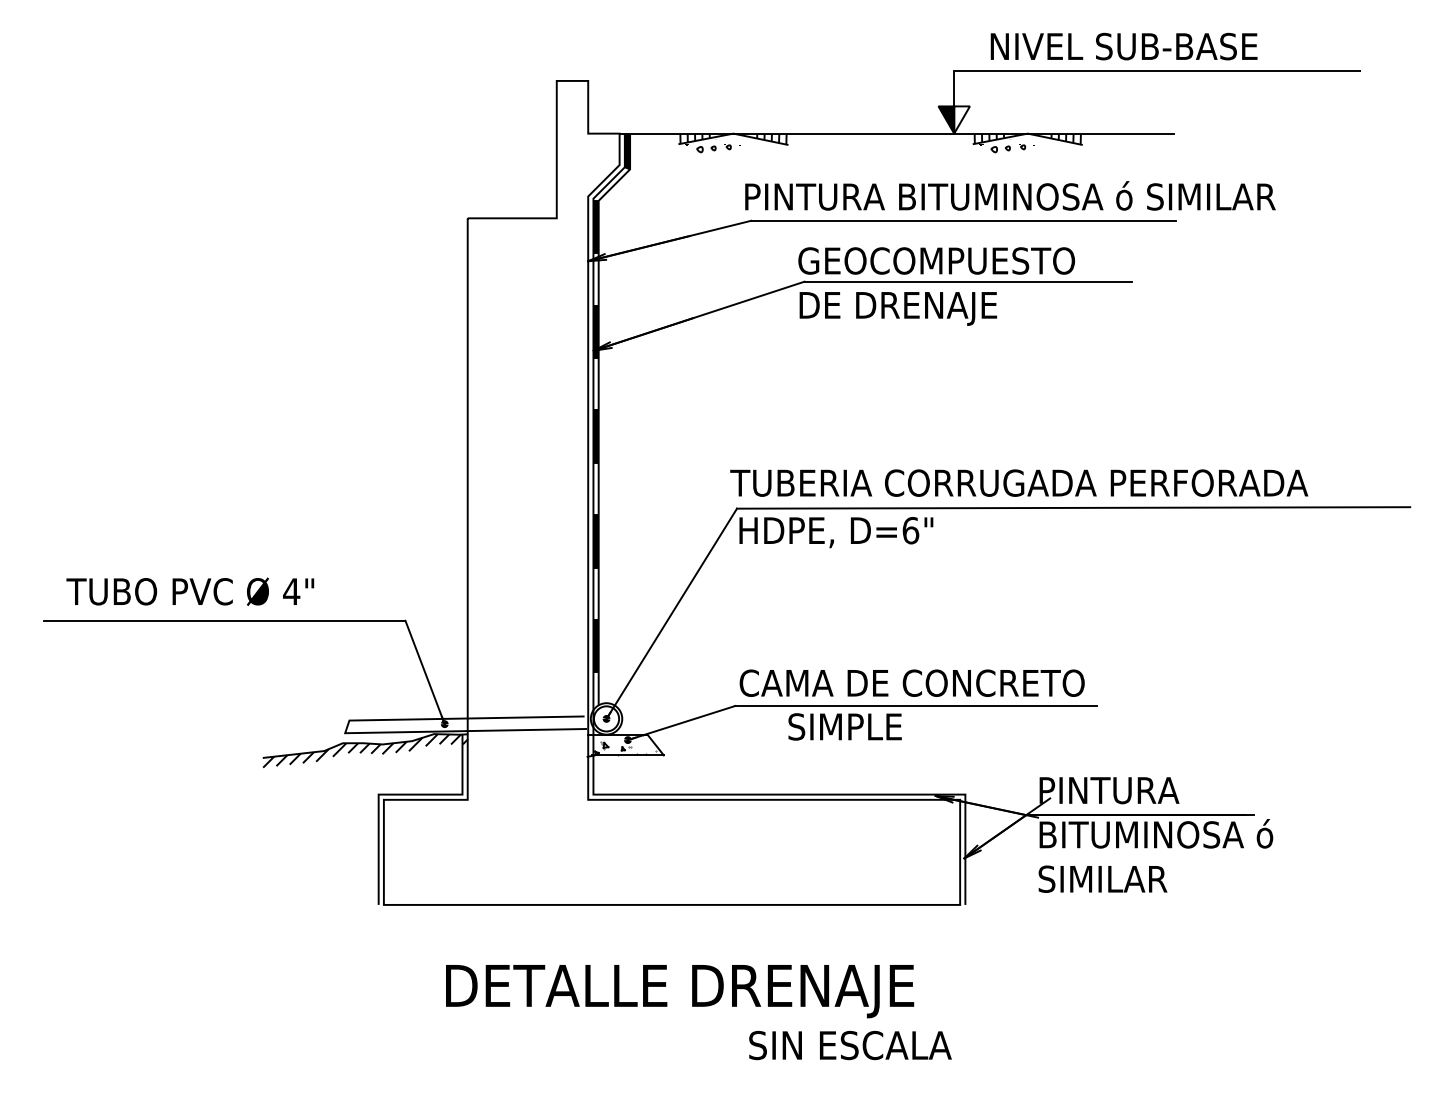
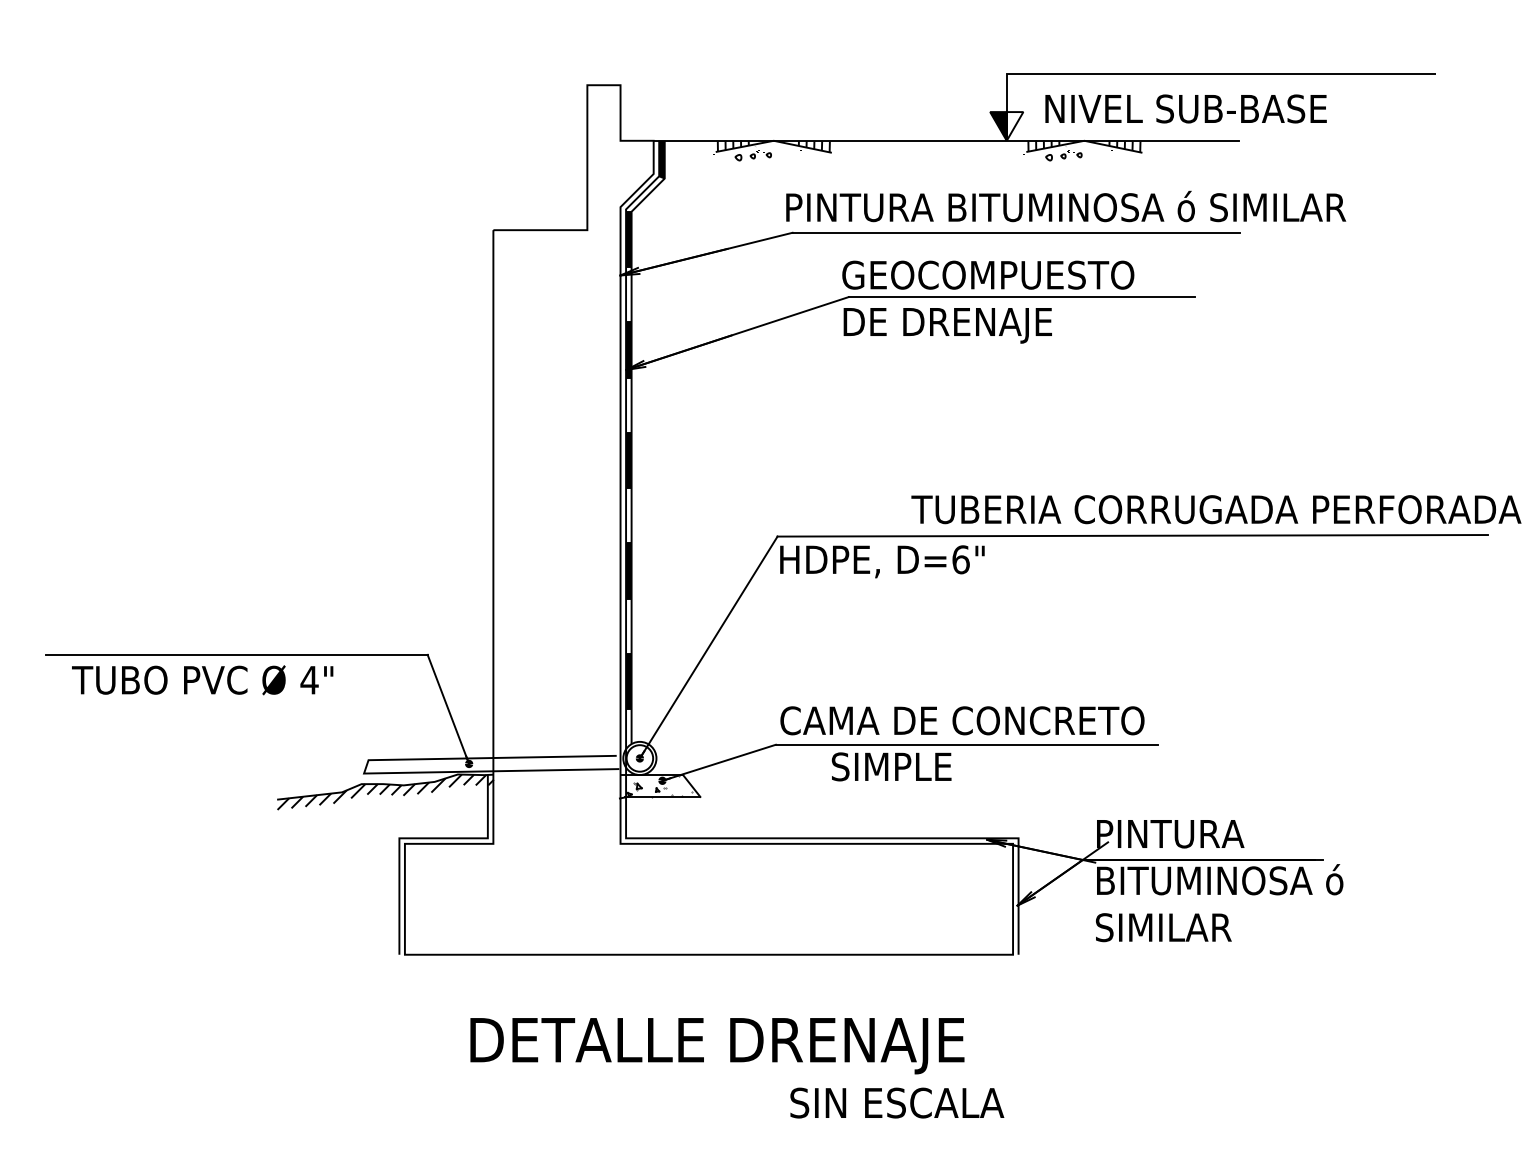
text: (1123, 46) -> (1185, 108), moved
text: (1019, 483) -> (1216, 509), moved
text: (190, 591) -> (202, 680), moved

